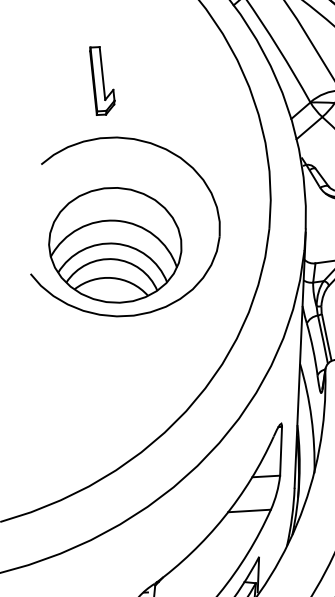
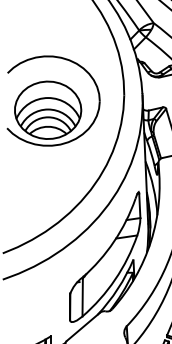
part: (102, 82) -> (34, 29), removed

